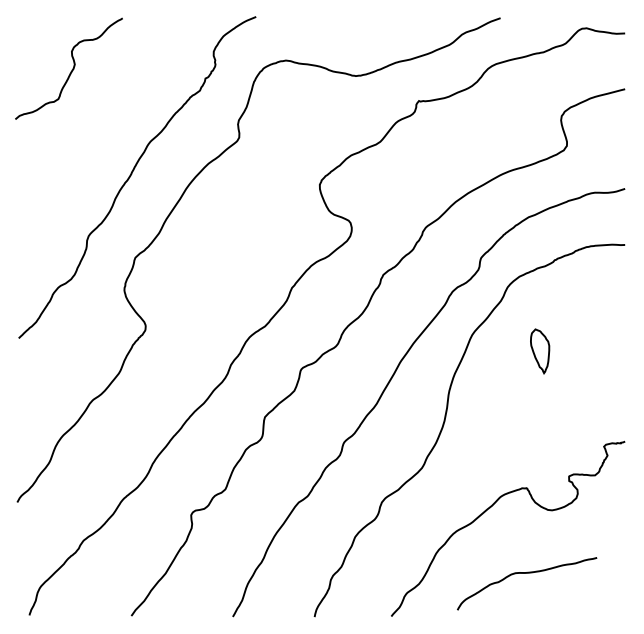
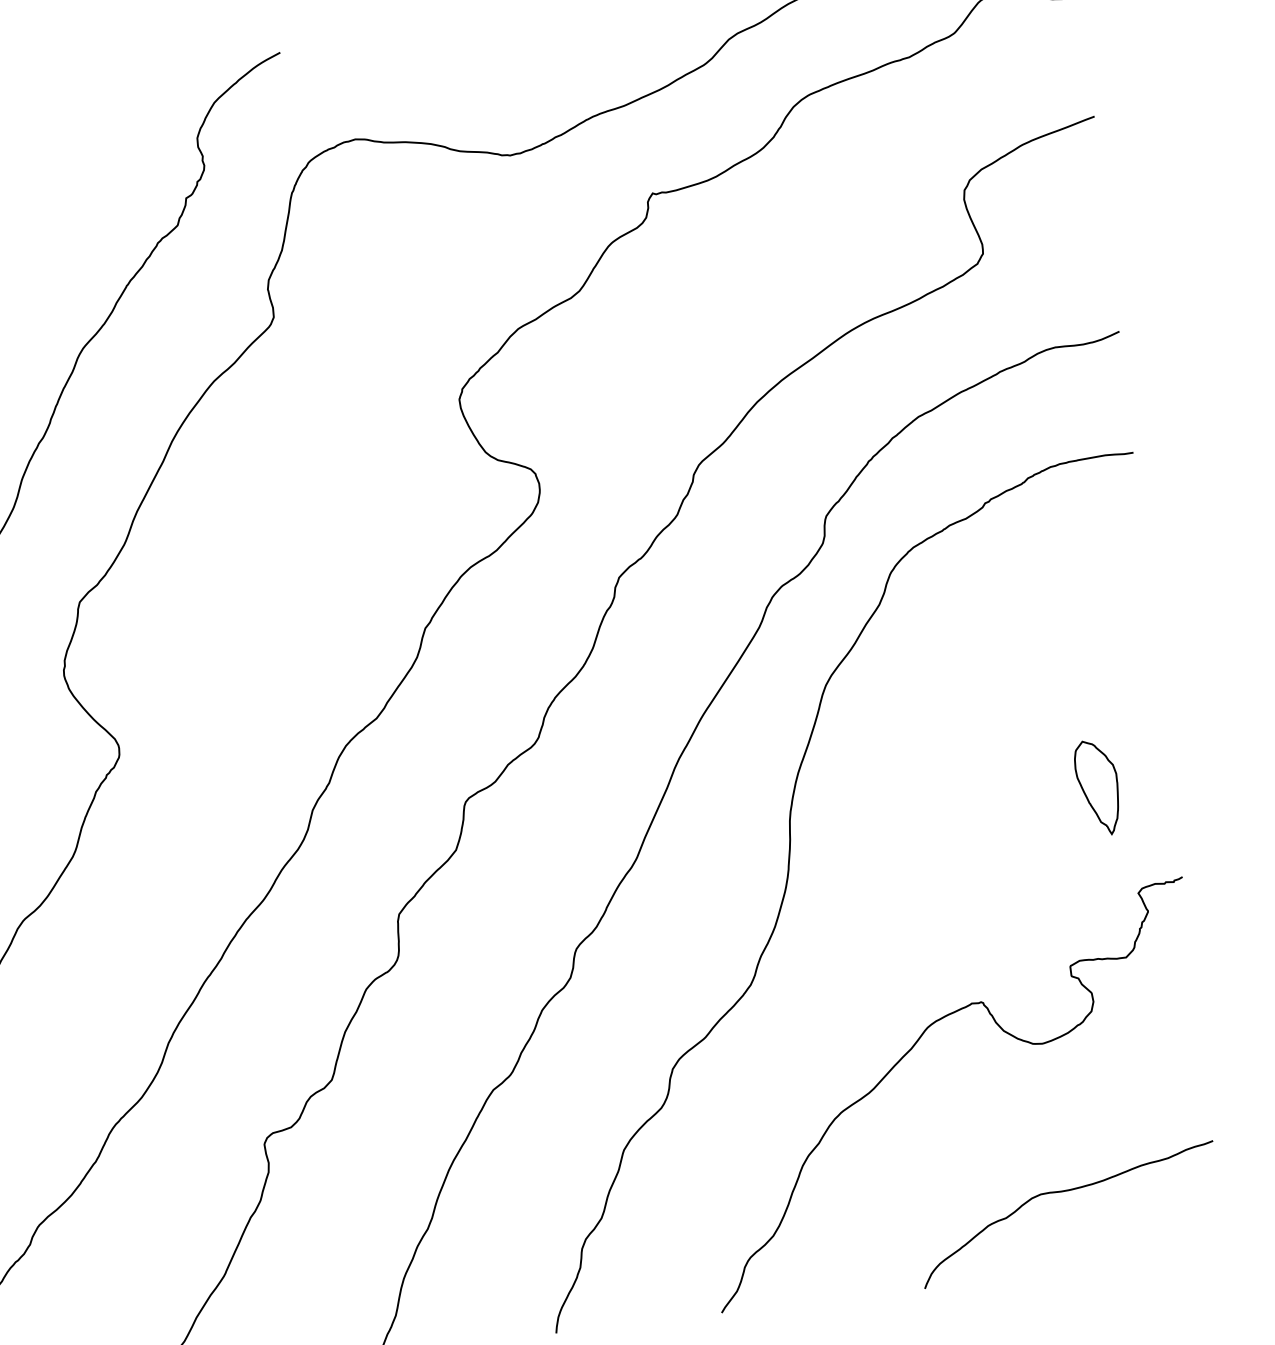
part: (540, 351) -> (1098, 788), moved
curve: (527, 573) -> (1066, 1192), moved

